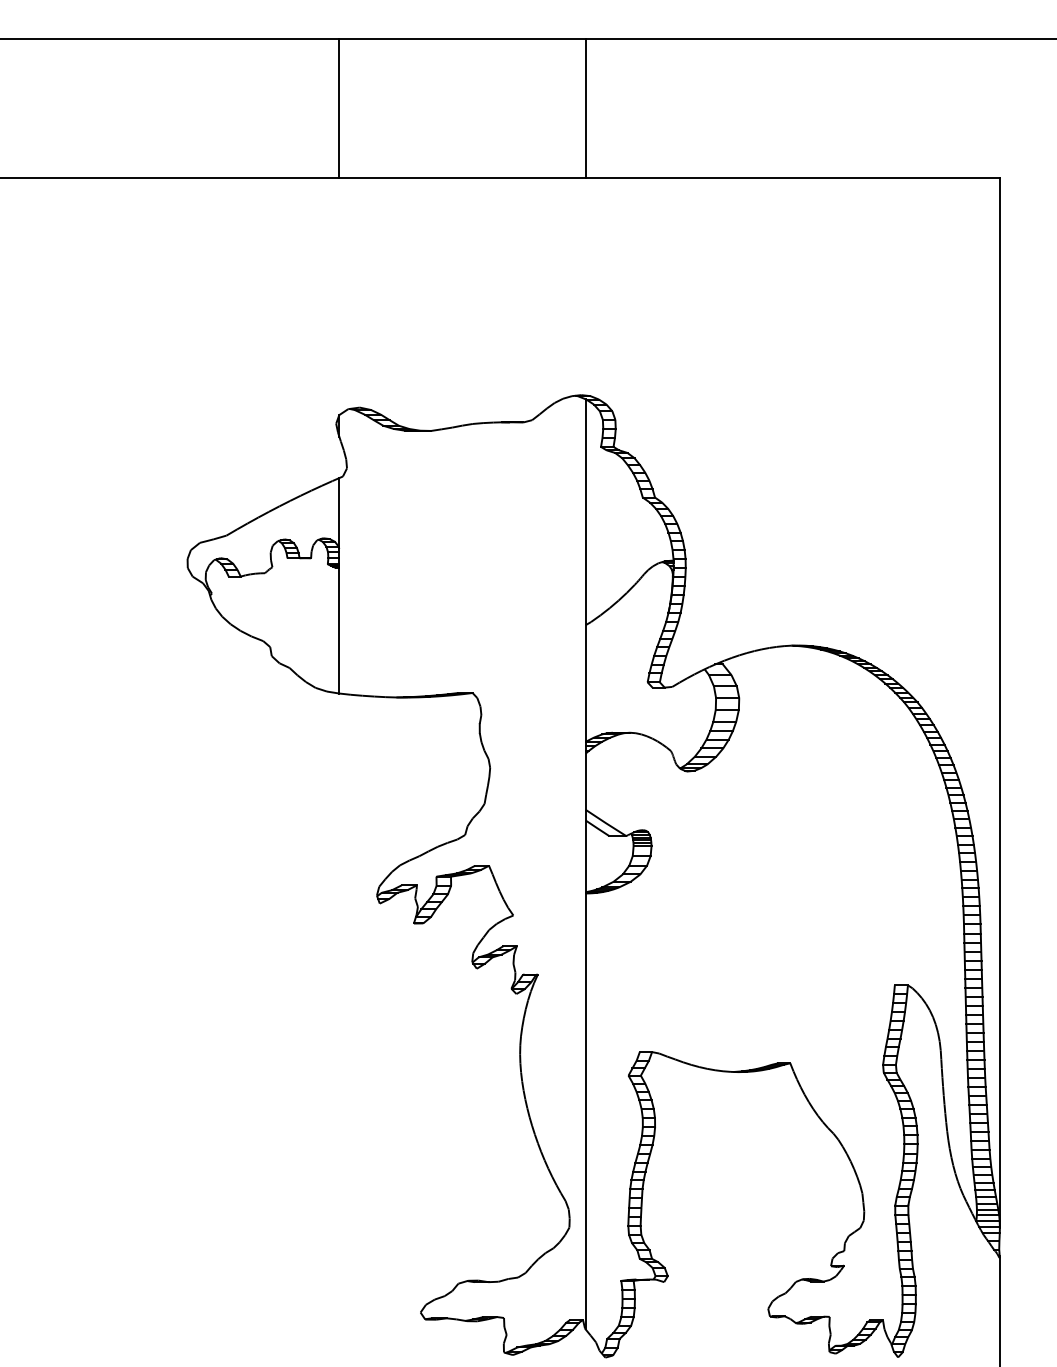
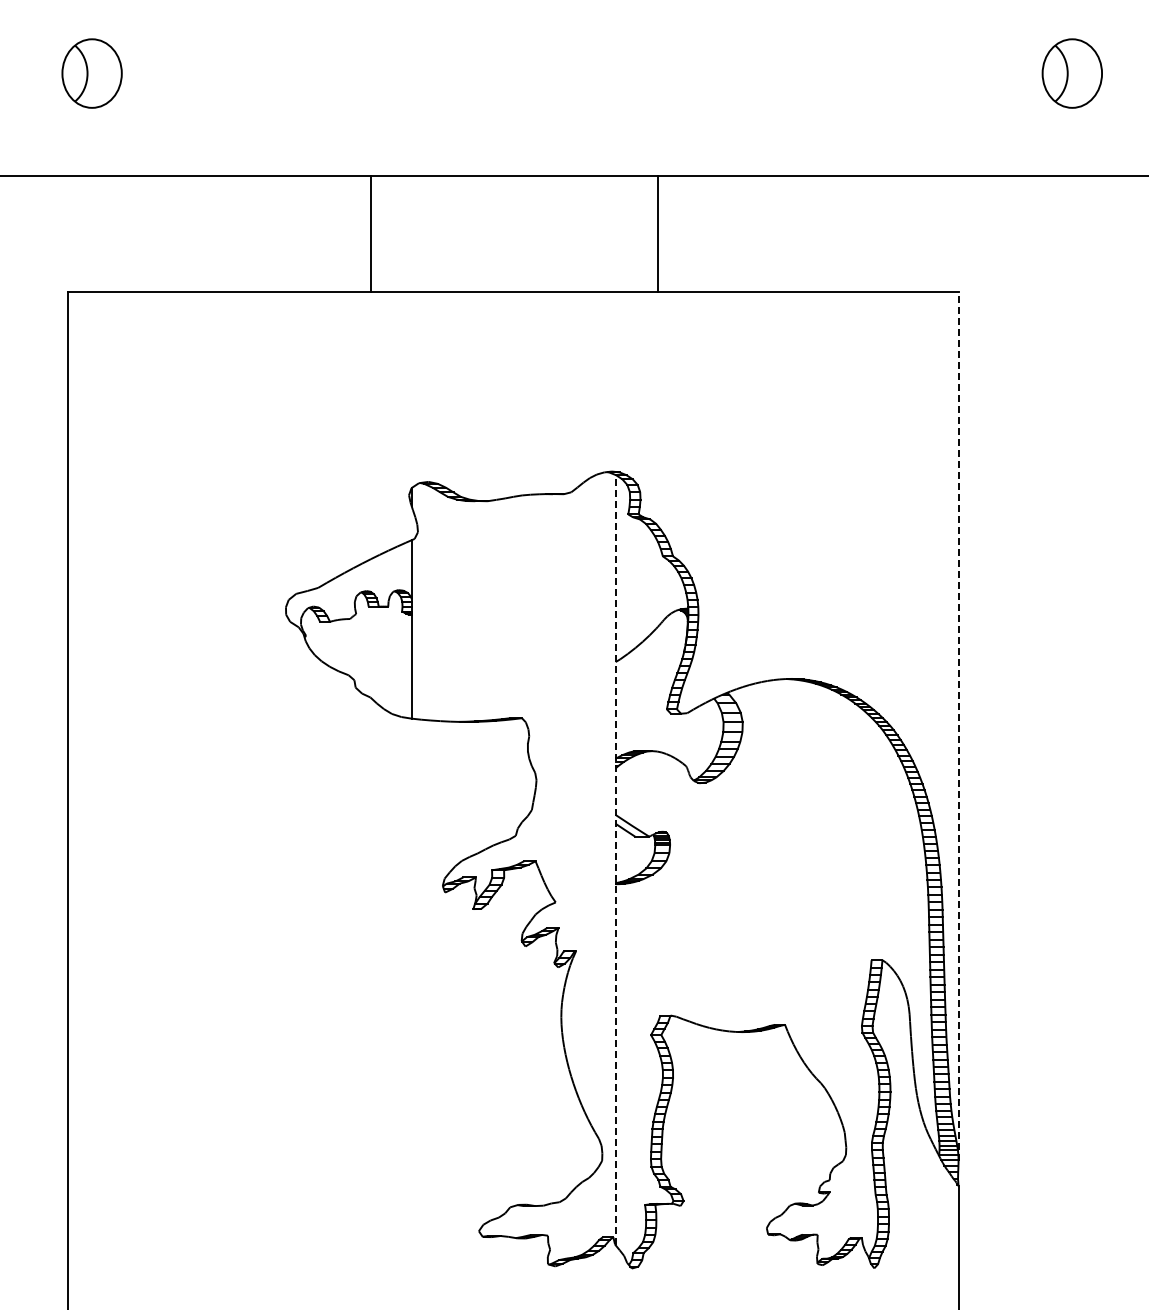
line: (339, 108) -> (370, 234), moved
line: (585, 108) -> (657, 234), moved
line: (999, 703) -> (958, 726), solid -> dashed
line: (585, 863) -> (615, 859), solid -> dashed

